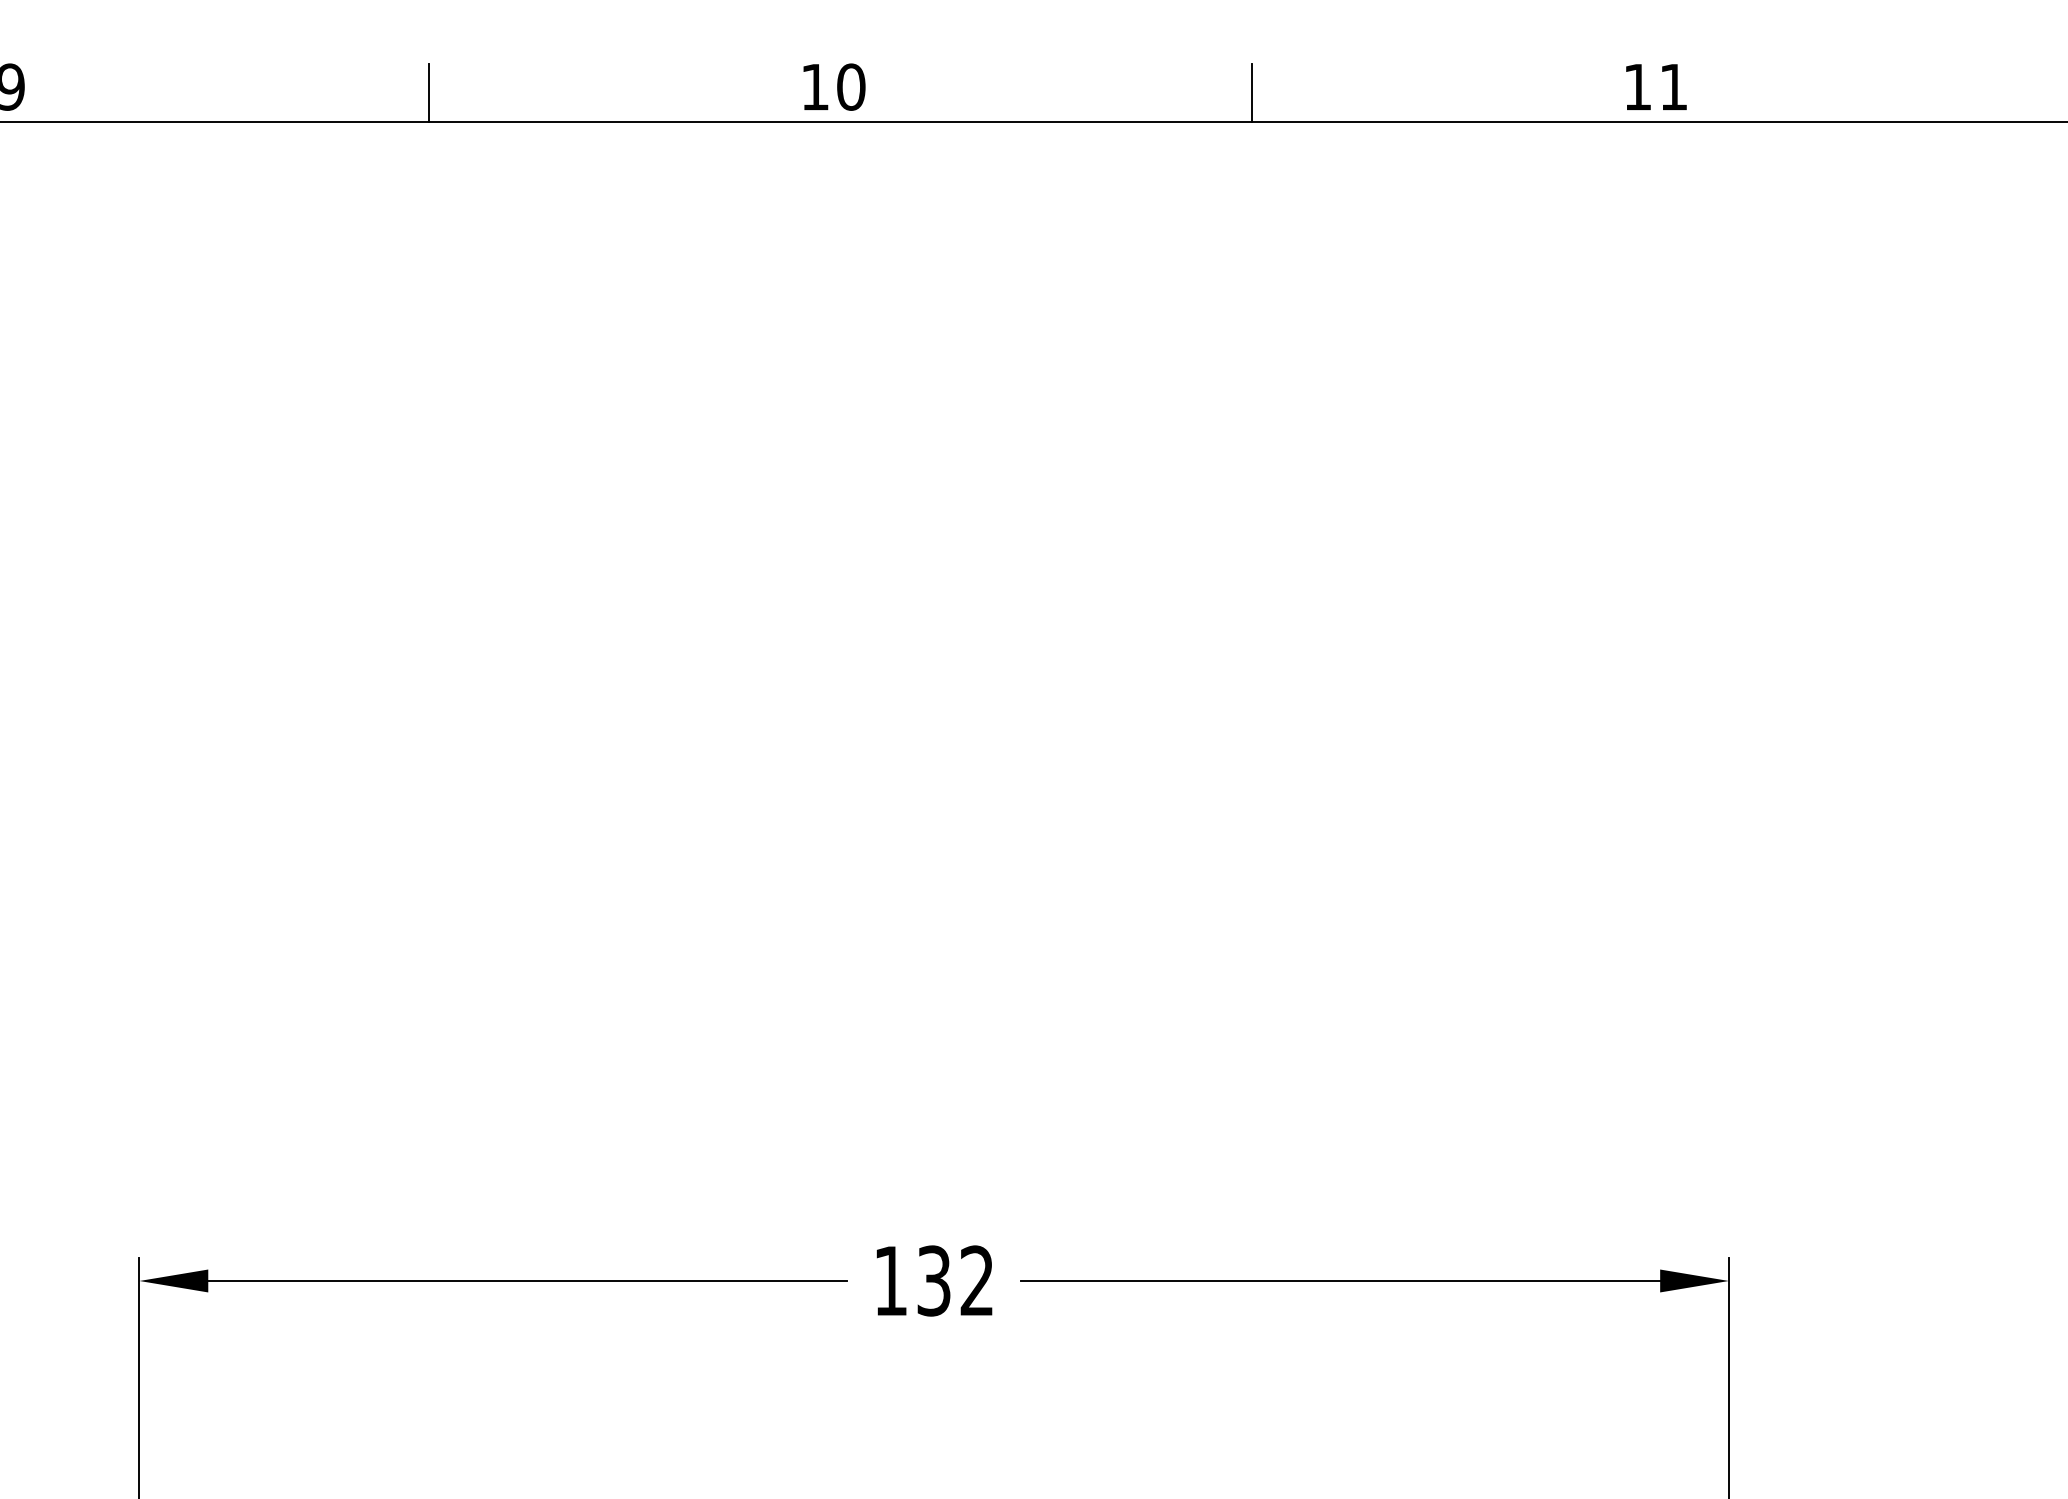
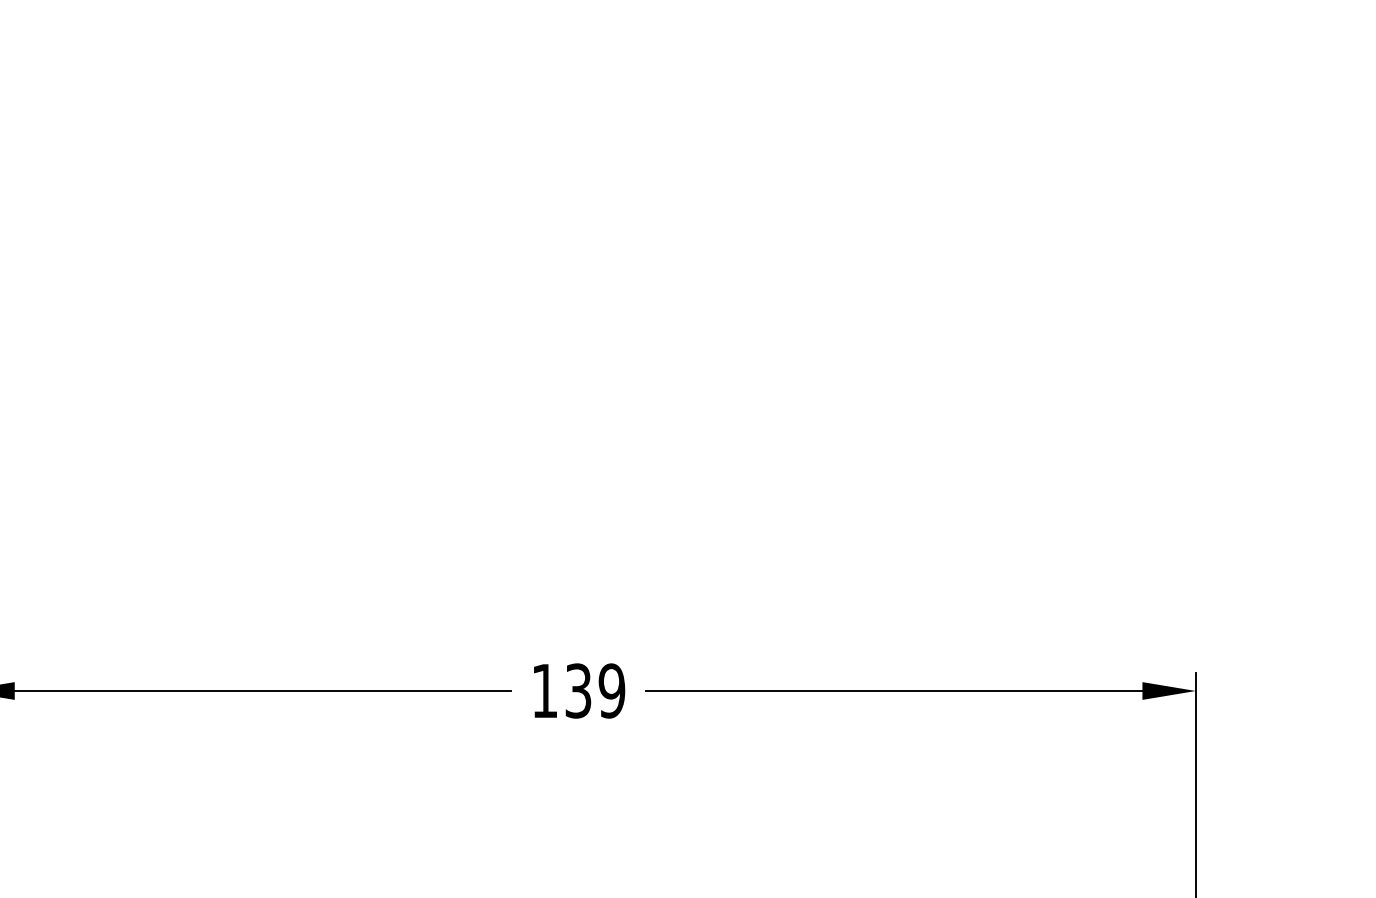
text: (977, 1280) -> (612, 690), 132 -> 139

